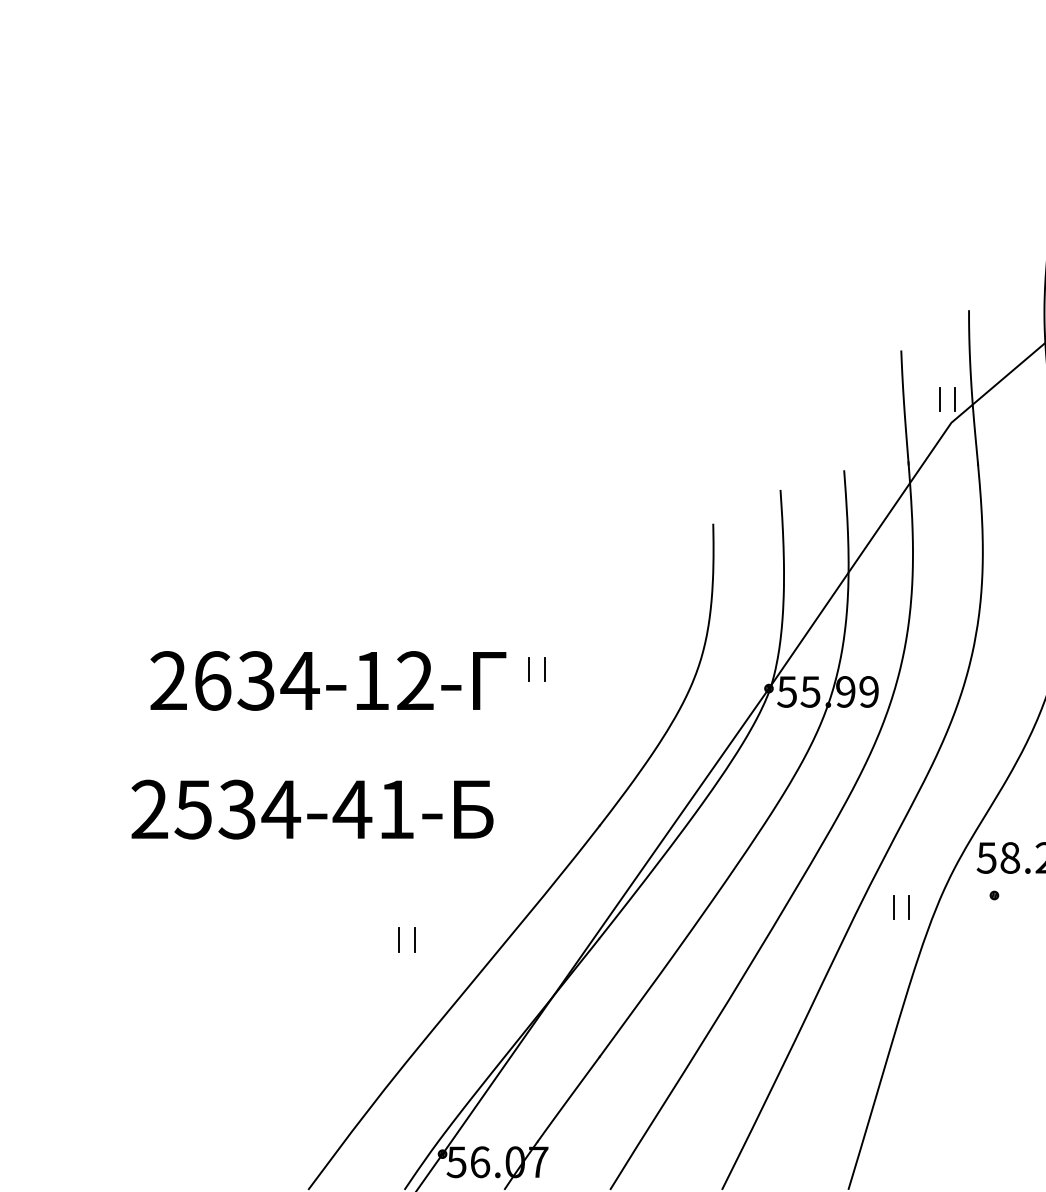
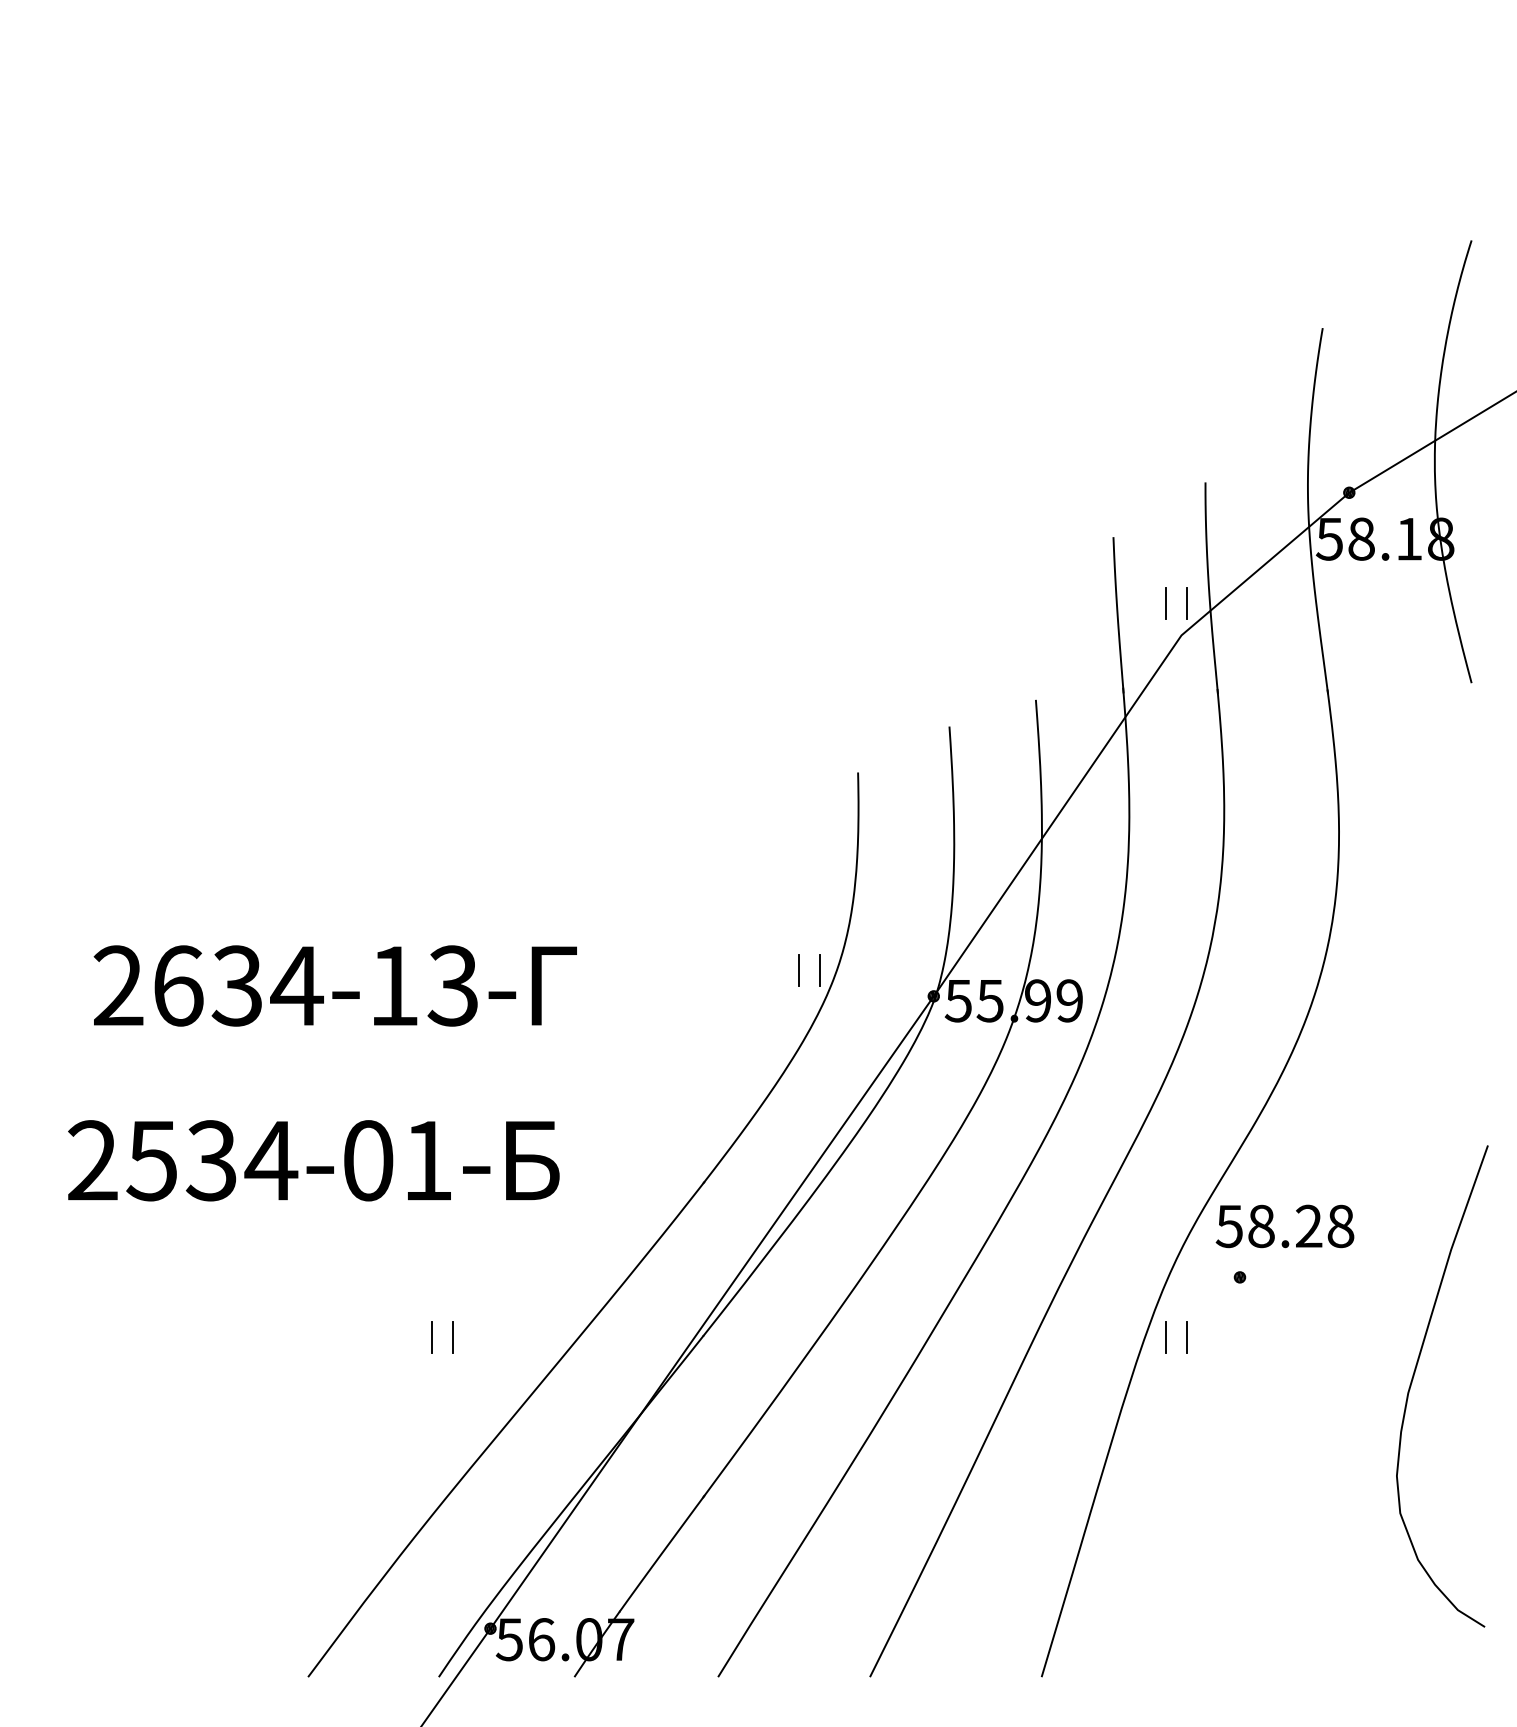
part: (529, 669) -> (799, 970), moved
text: (414, 680) -> (452, 985), 2634-12- -> 2634-13-
text: (352, 809) -> (368, 1160), 2534-41- -> 2534-01-
part: (893, 907) -> (1166, 1337), moved

